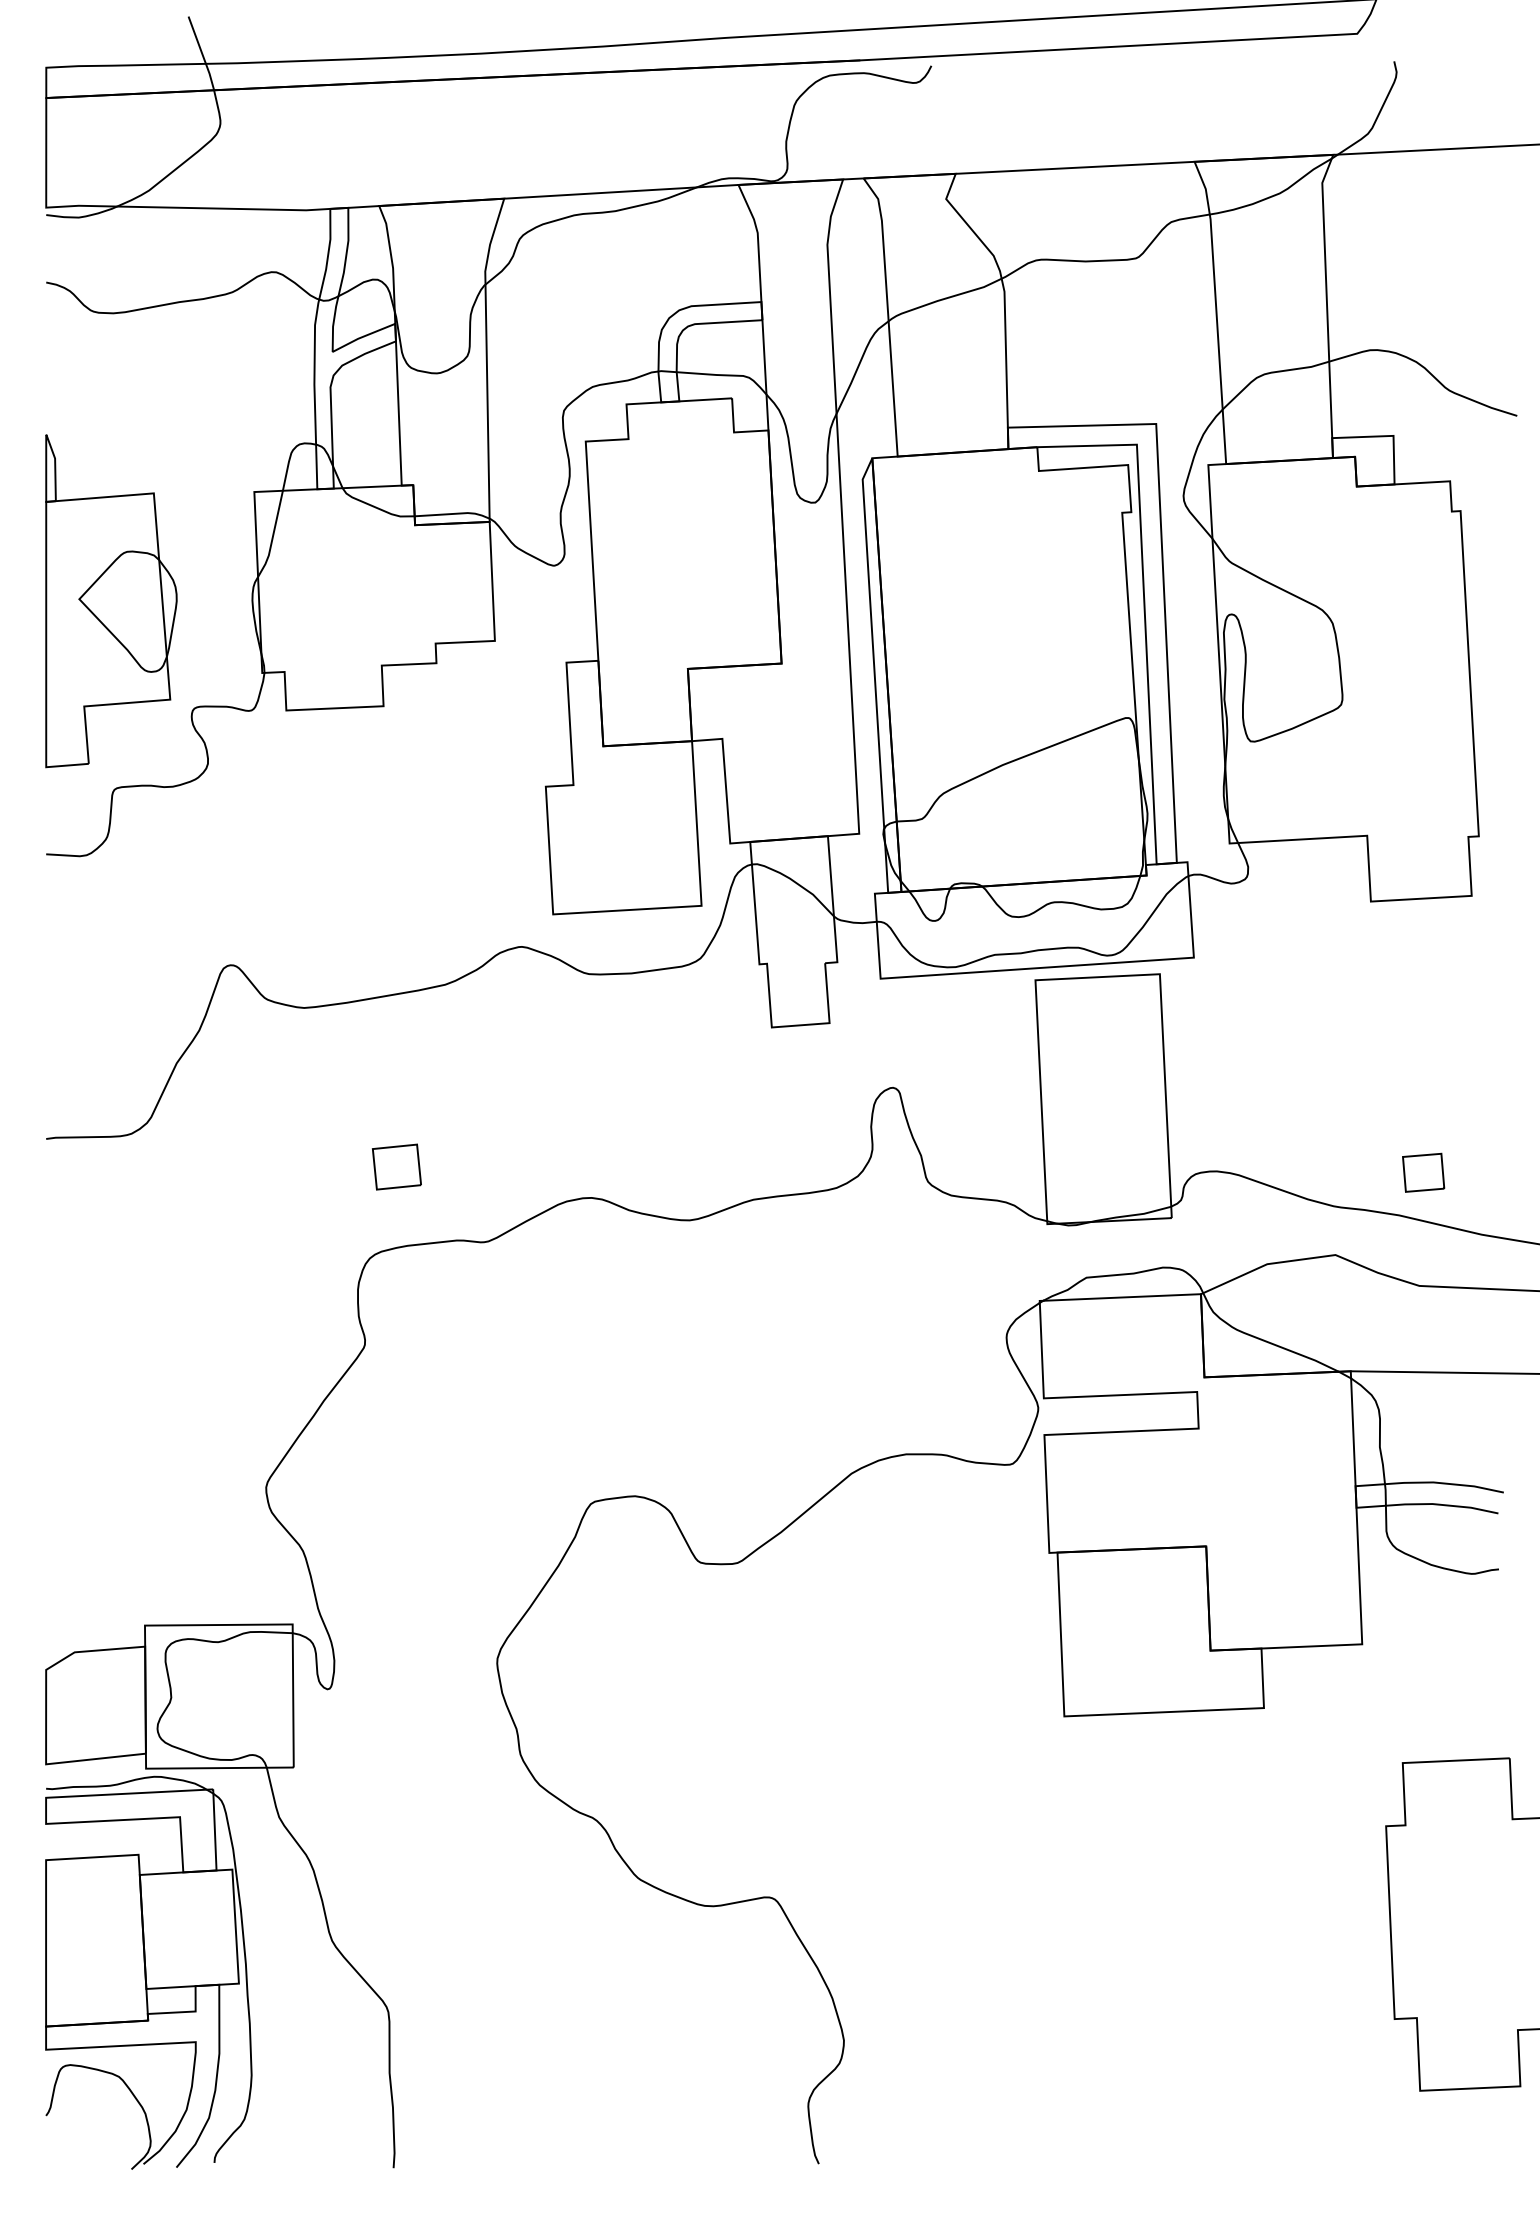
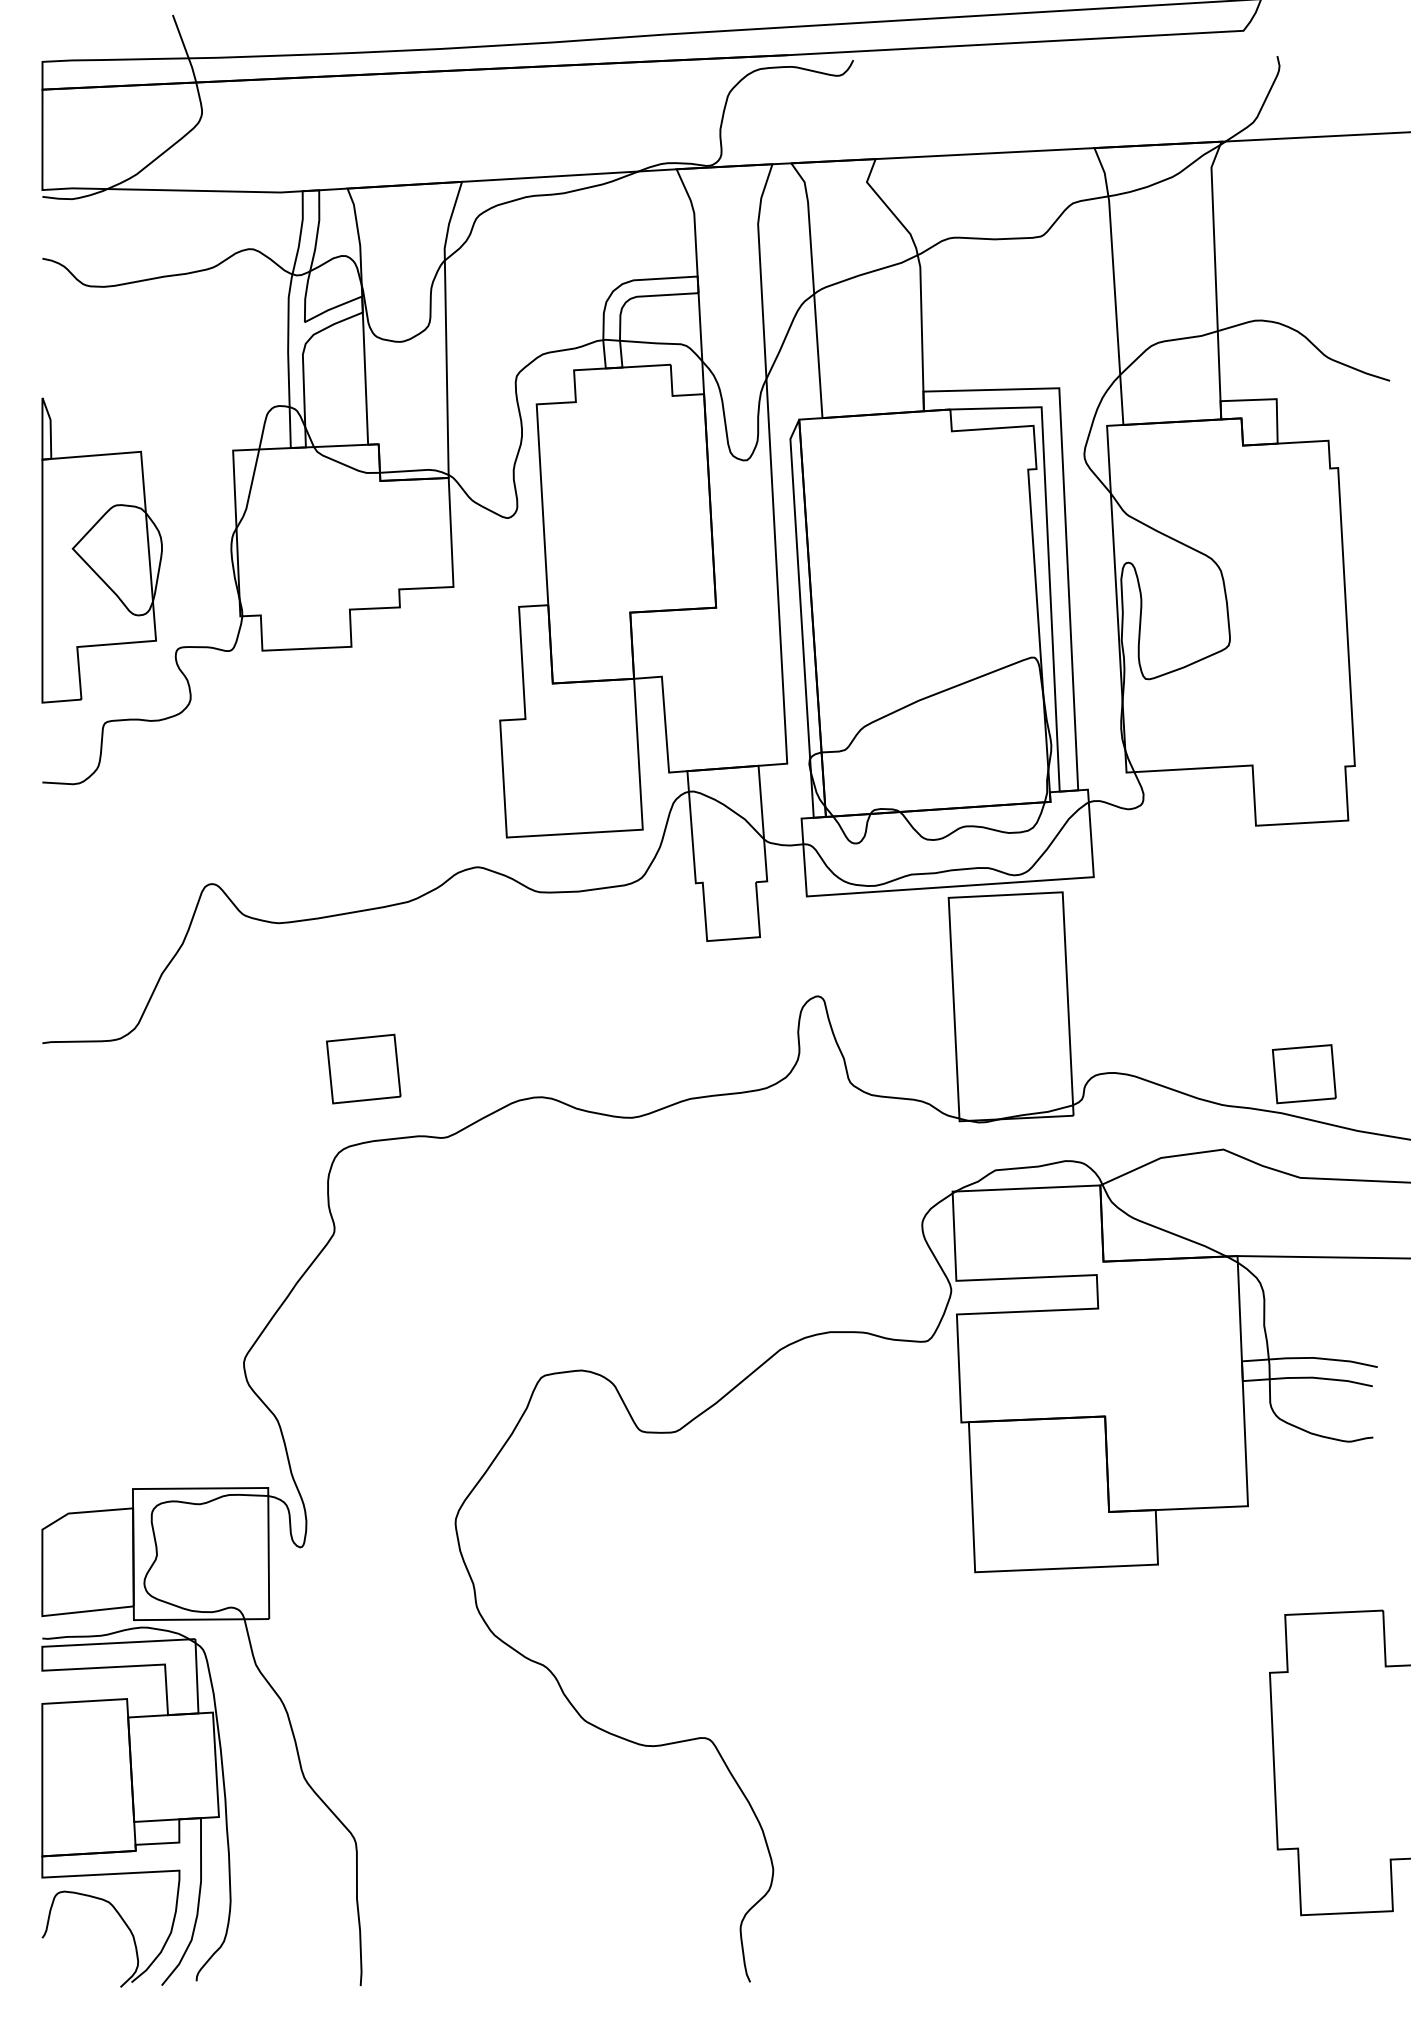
part: (396, 1166) -> (363, 1068), size x1.67
part: (1423, 1172) -> (1304, 1073), size x1.67

